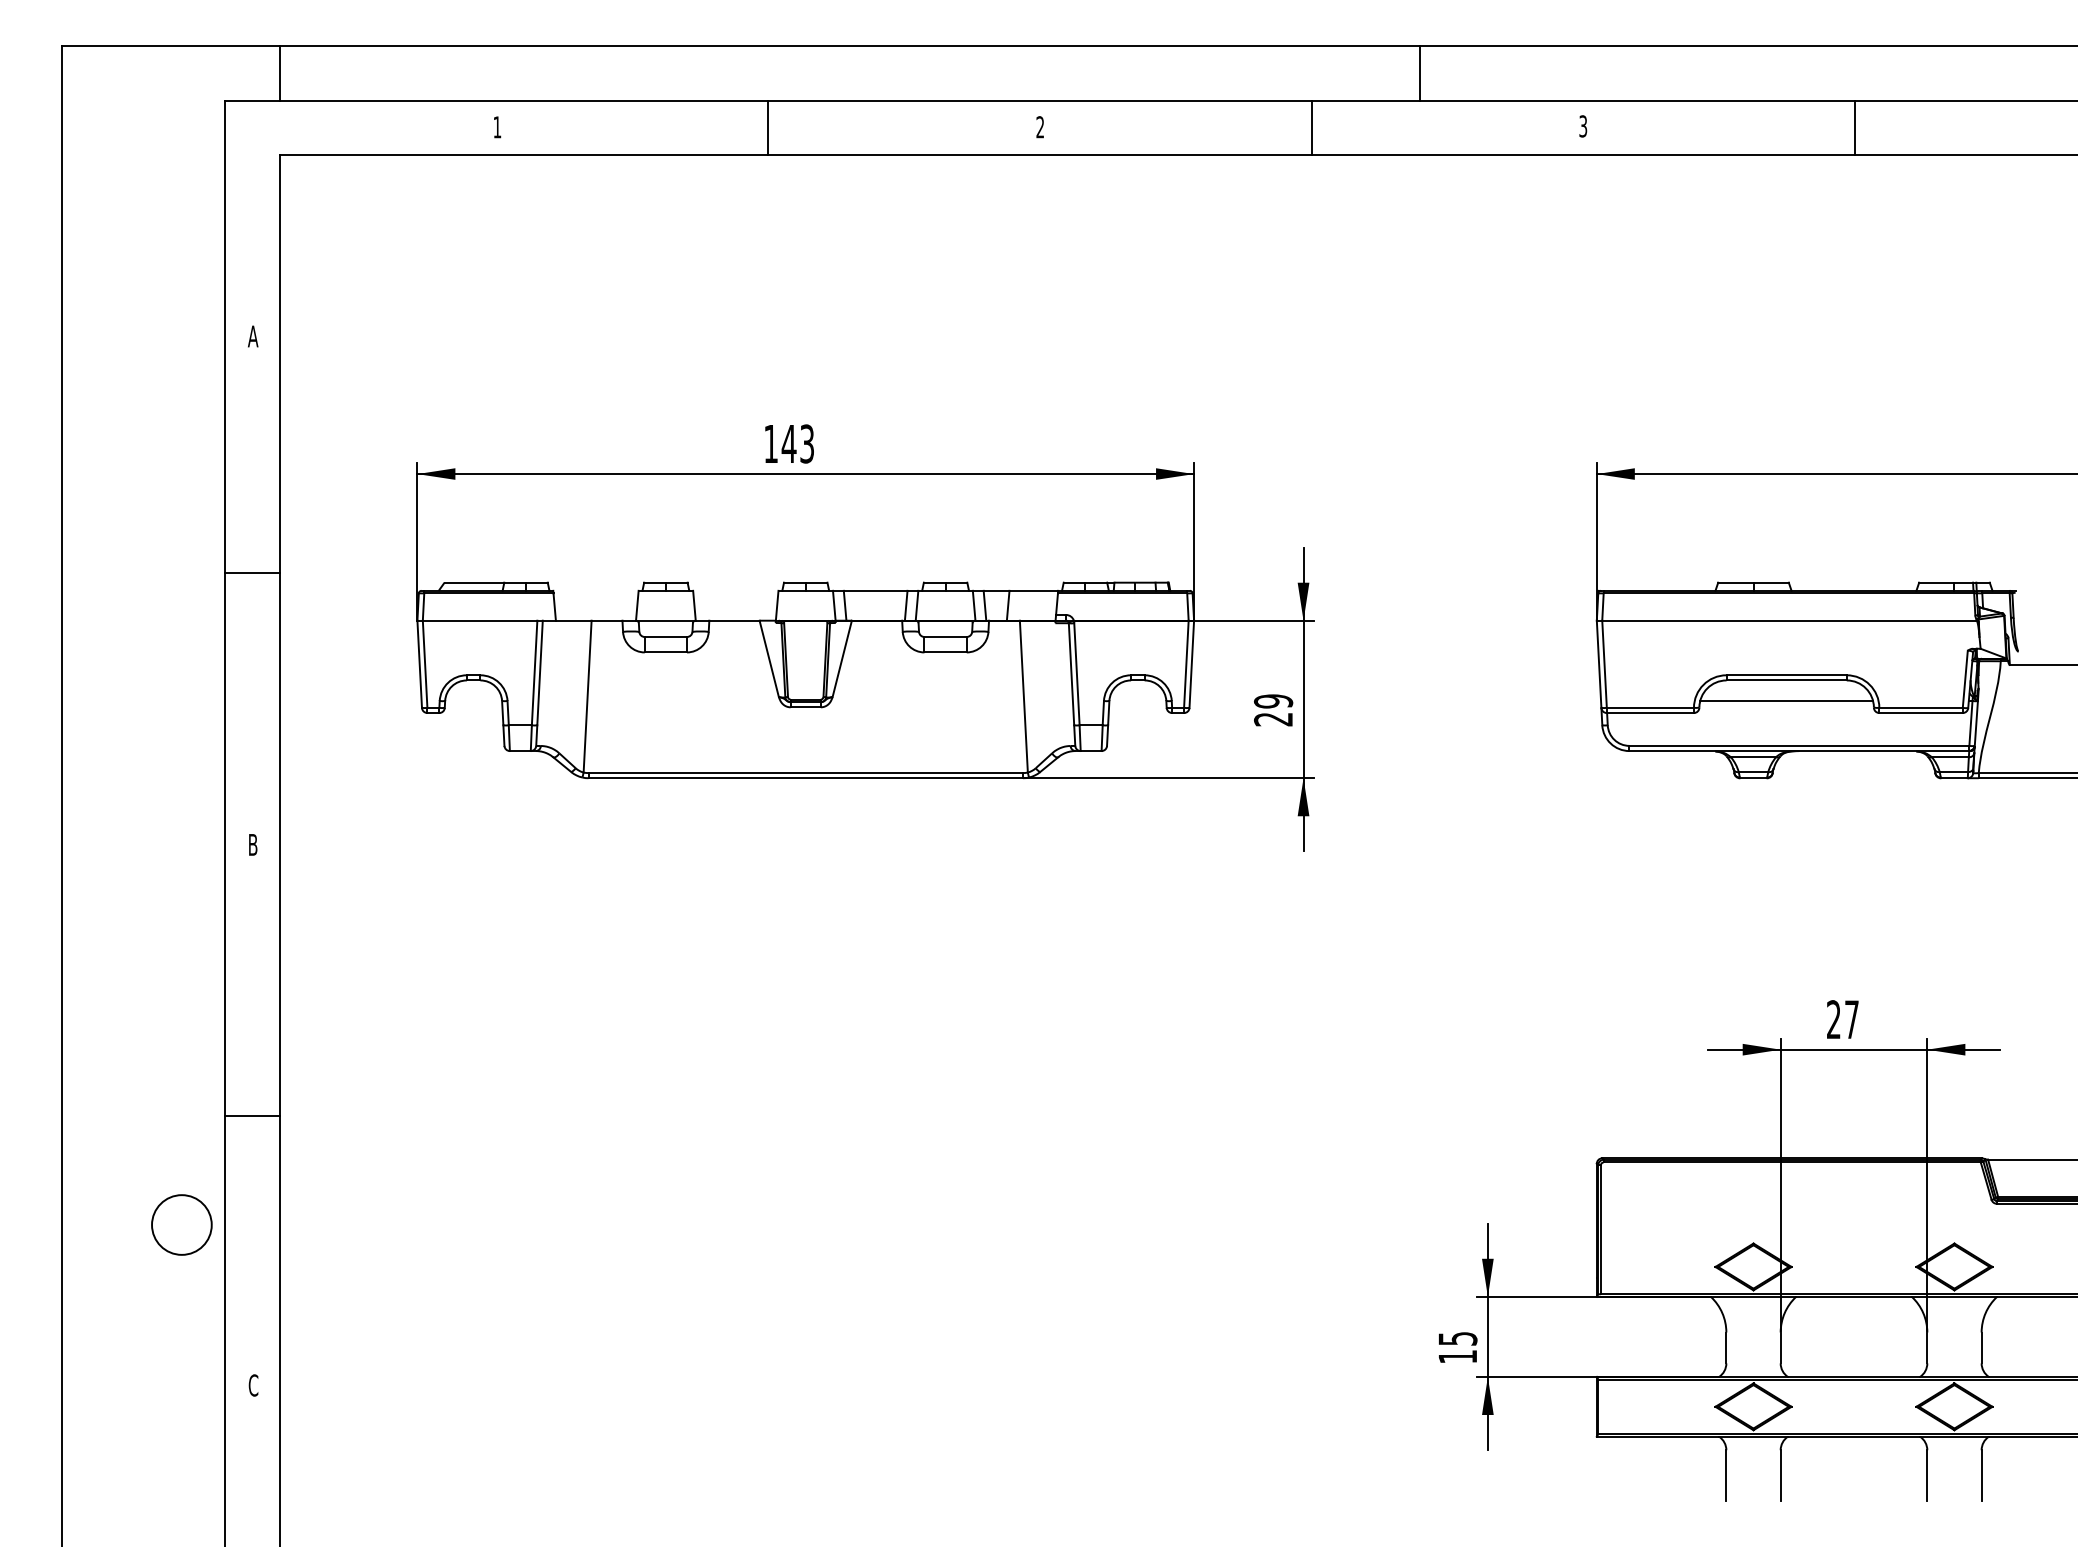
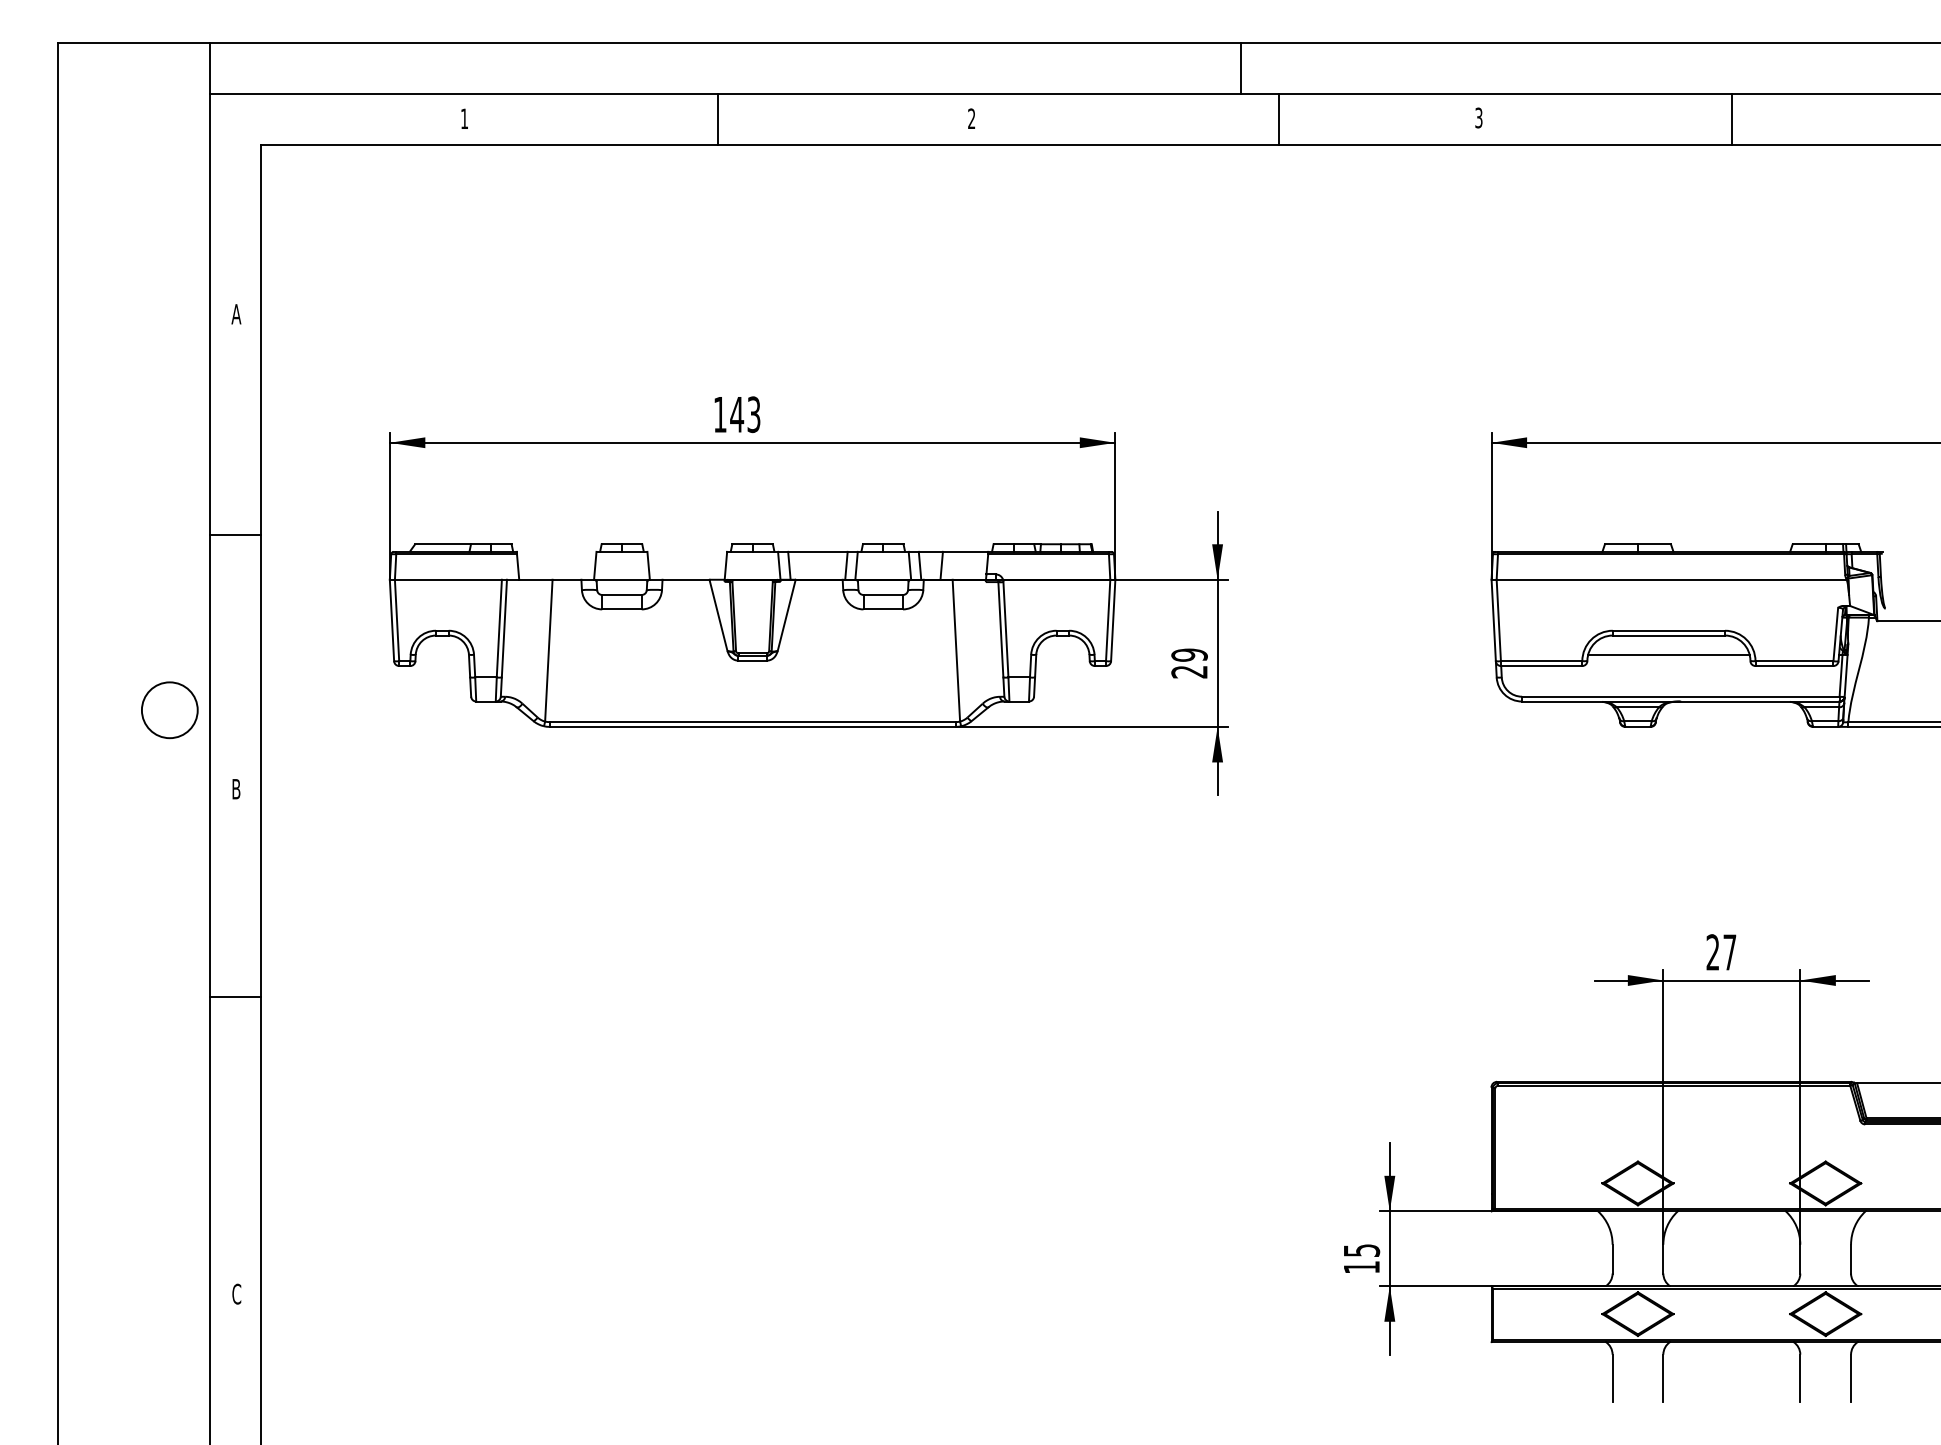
line: (280, 73) -> (210, 68), moved
line: (1420, 73) -> (1240, 68), moved
line: (1311, 127) -> (1279, 119), moved
line: (252, 1116) -> (235, 996), moved
circle: (181, 1225) -> (169, 710), moved

